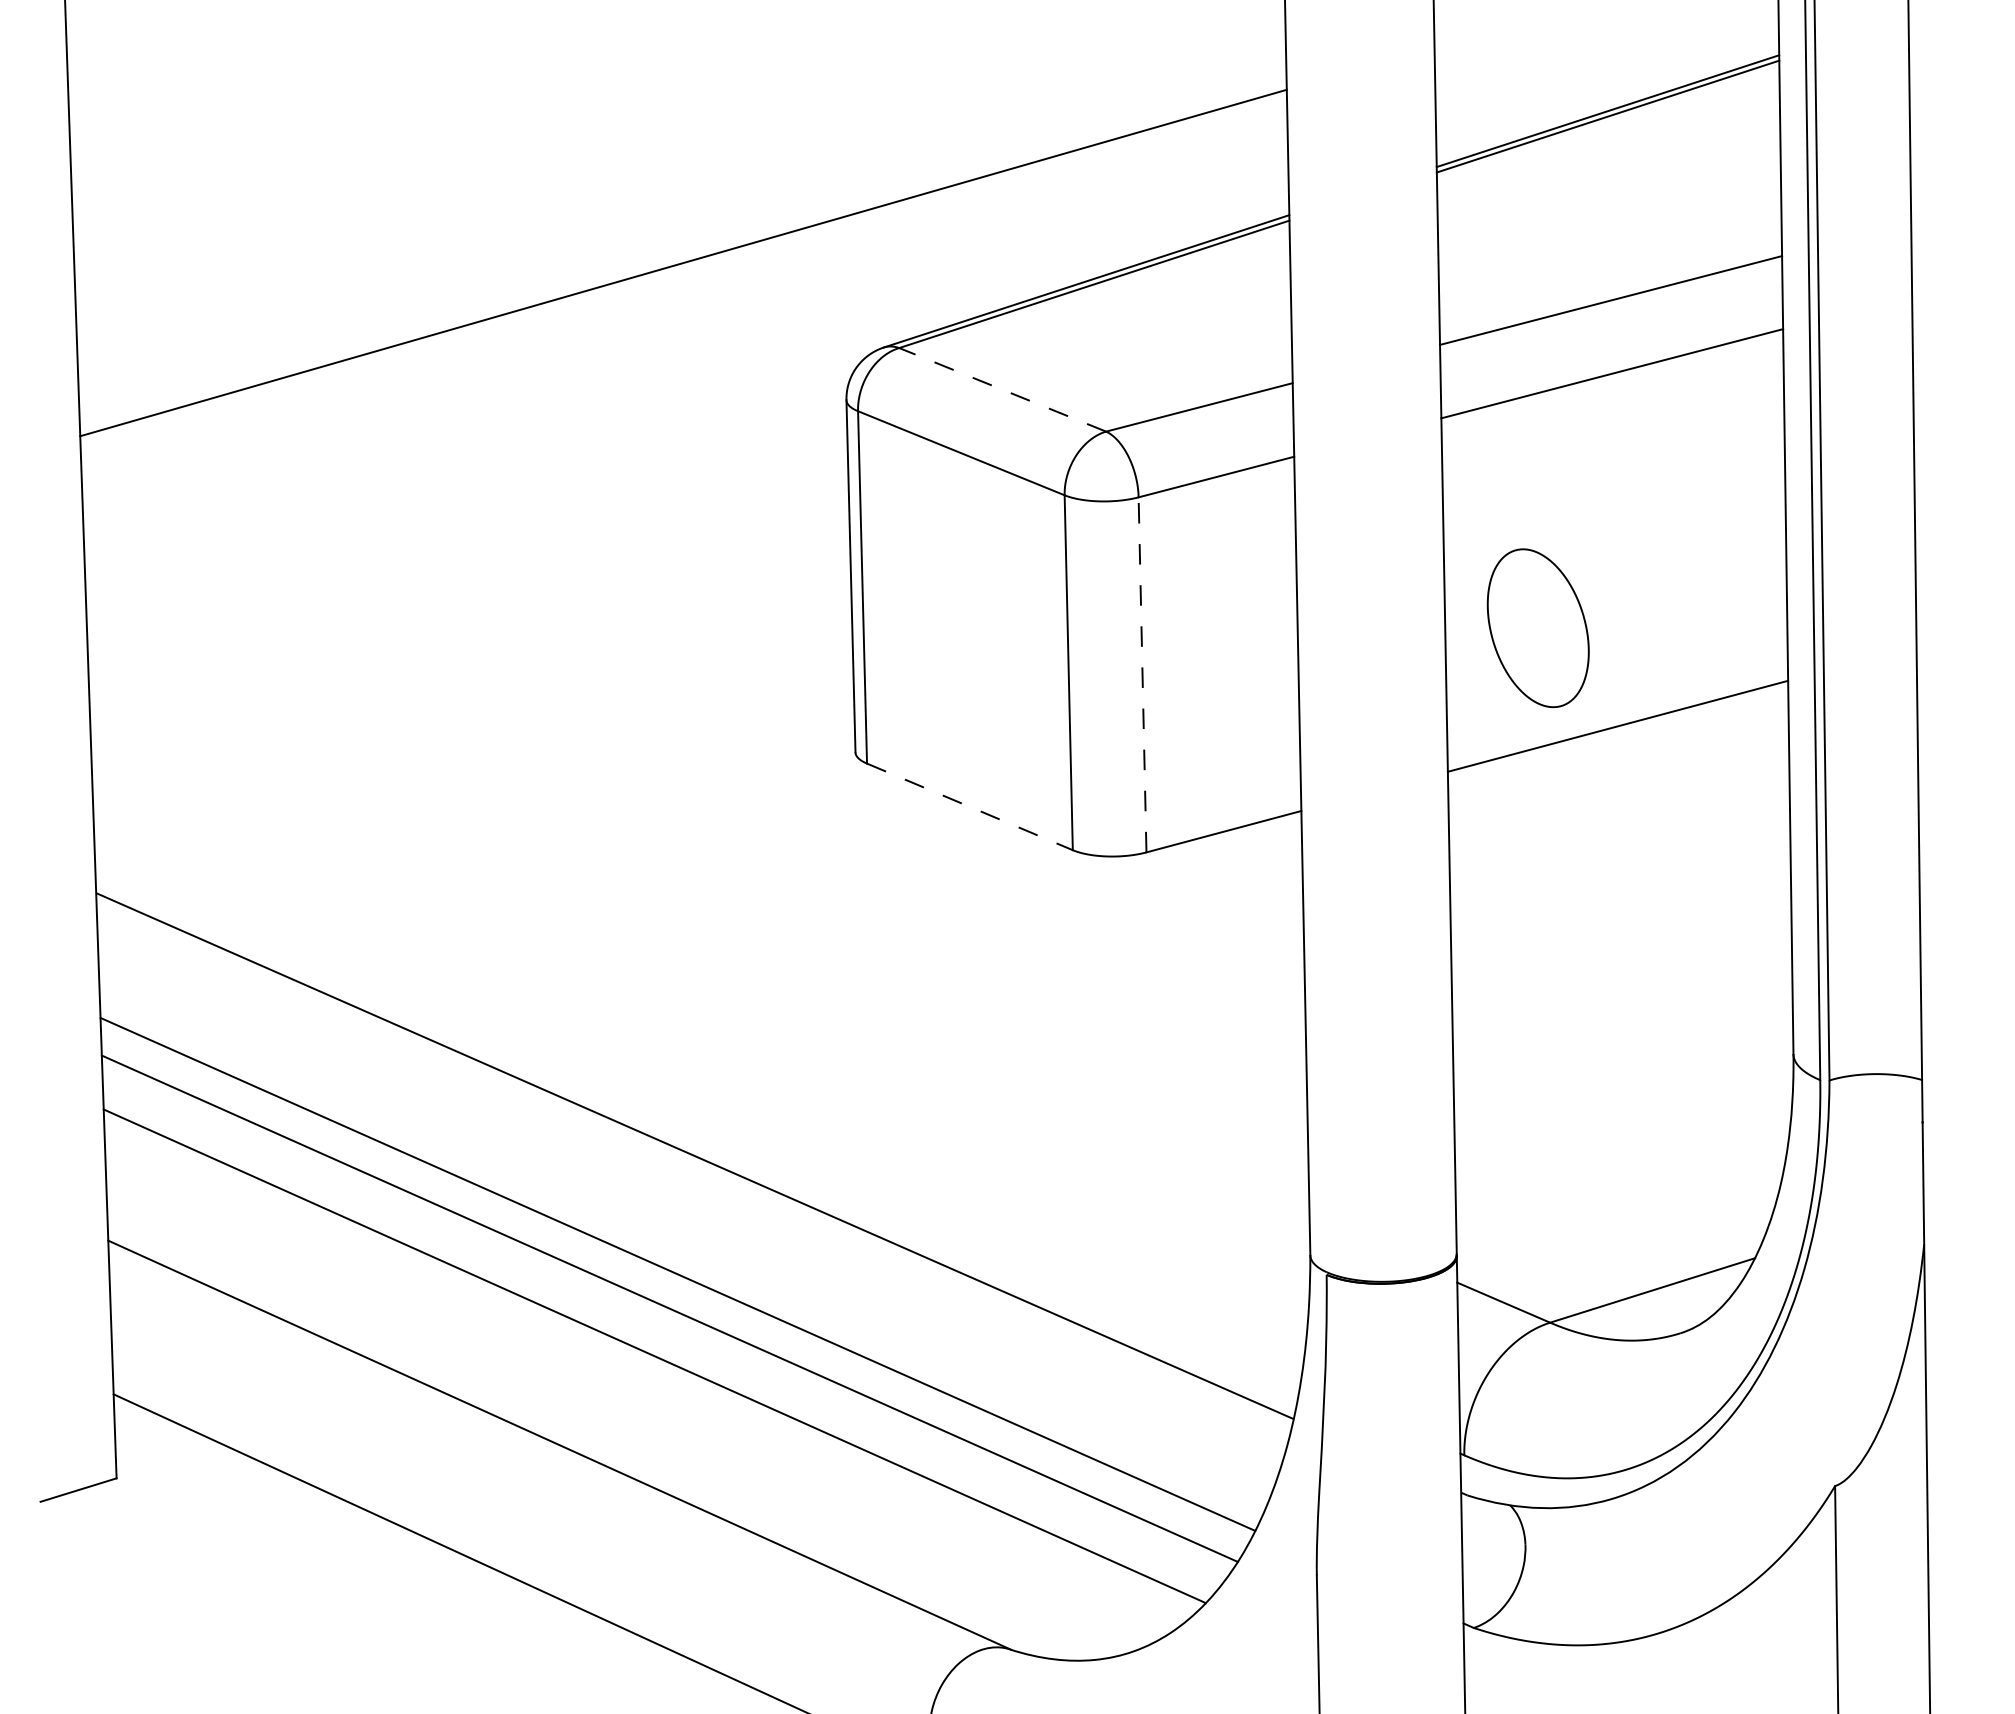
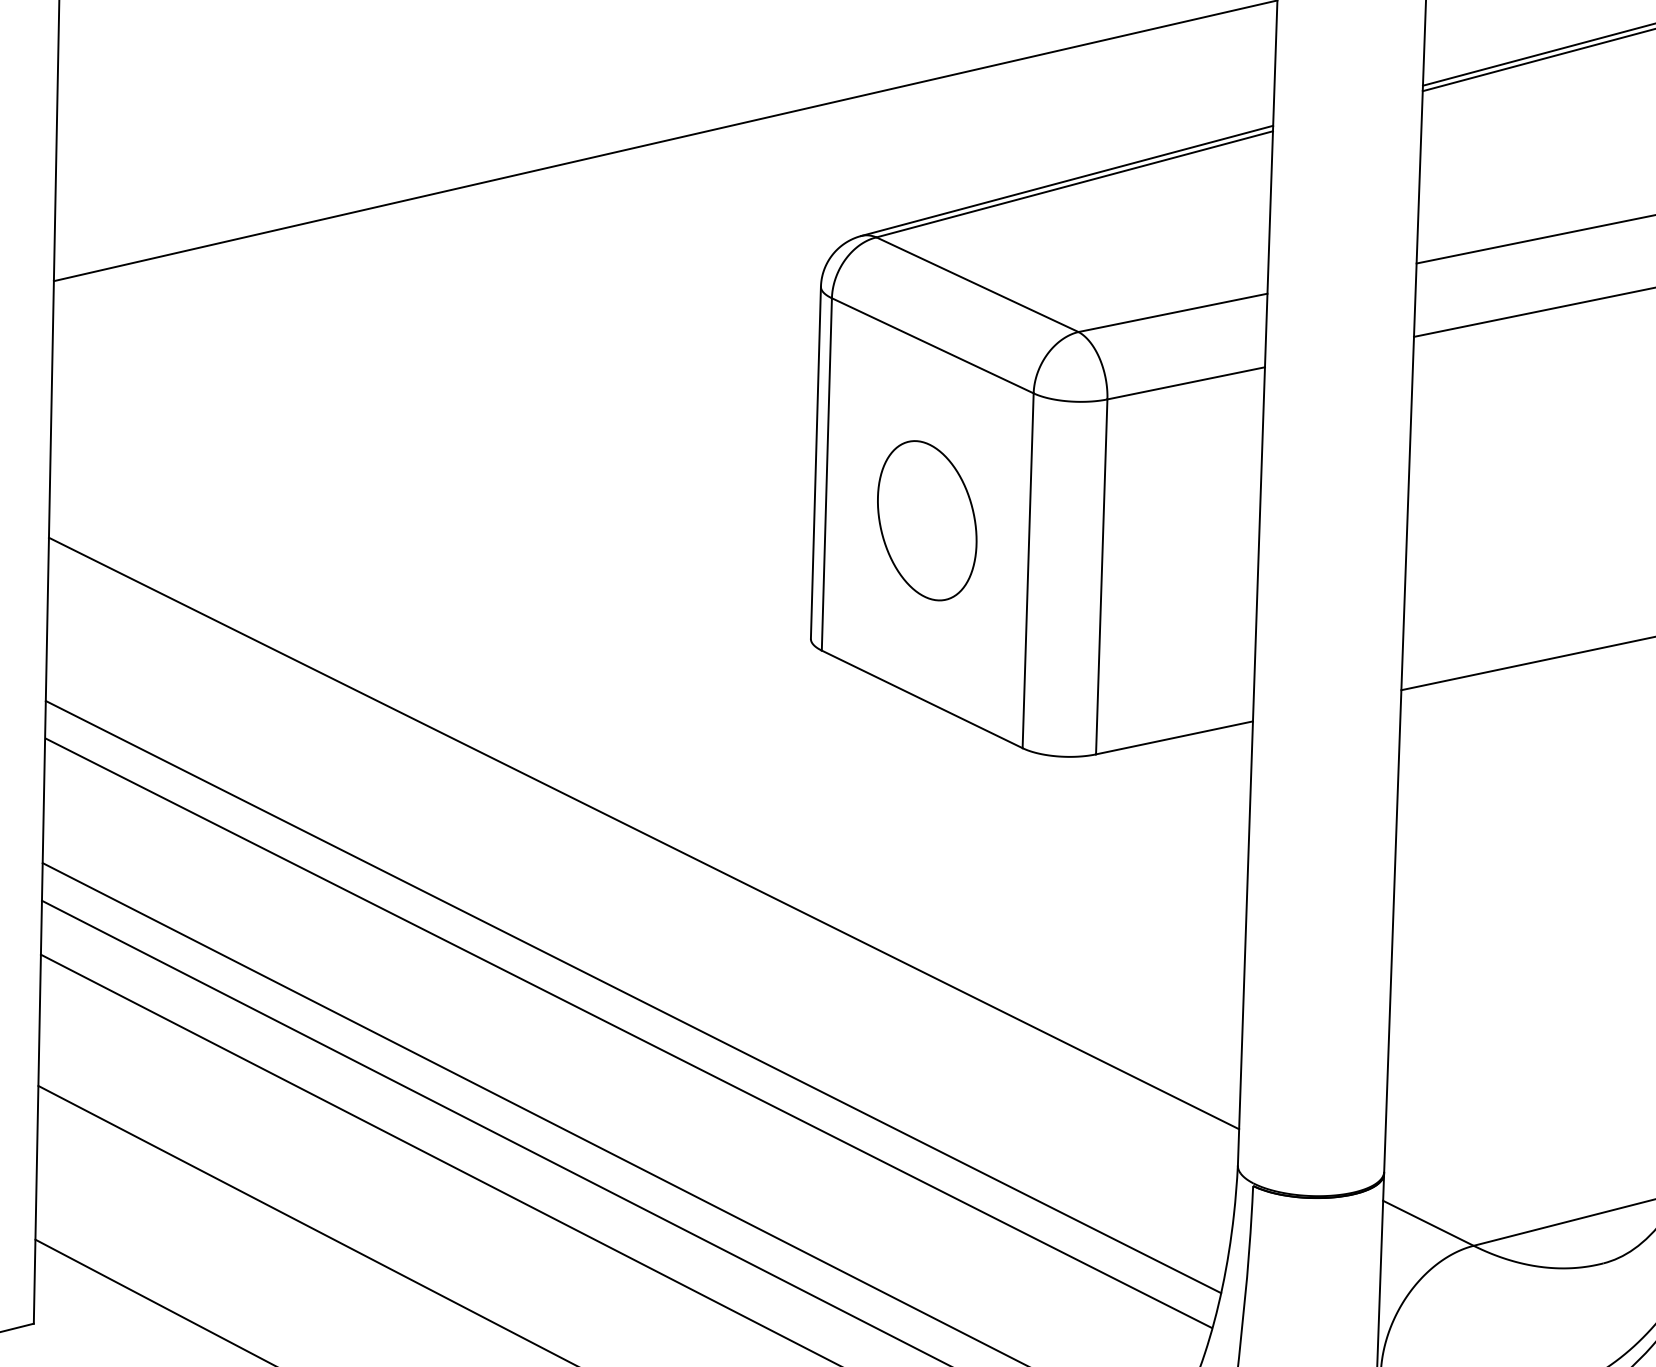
line: (1002, 389) -> (977, 284), dashed -> solid
part: (1537, 628) -> (926, 520), moved
line: (1142, 674) -> (1101, 576), dashed -> solid
line: (969, 806) -> (921, 698), dashed -> solid
line: (699, 955) -> (644, 833), added
line: (697, 1119) -> (633, 996), added

